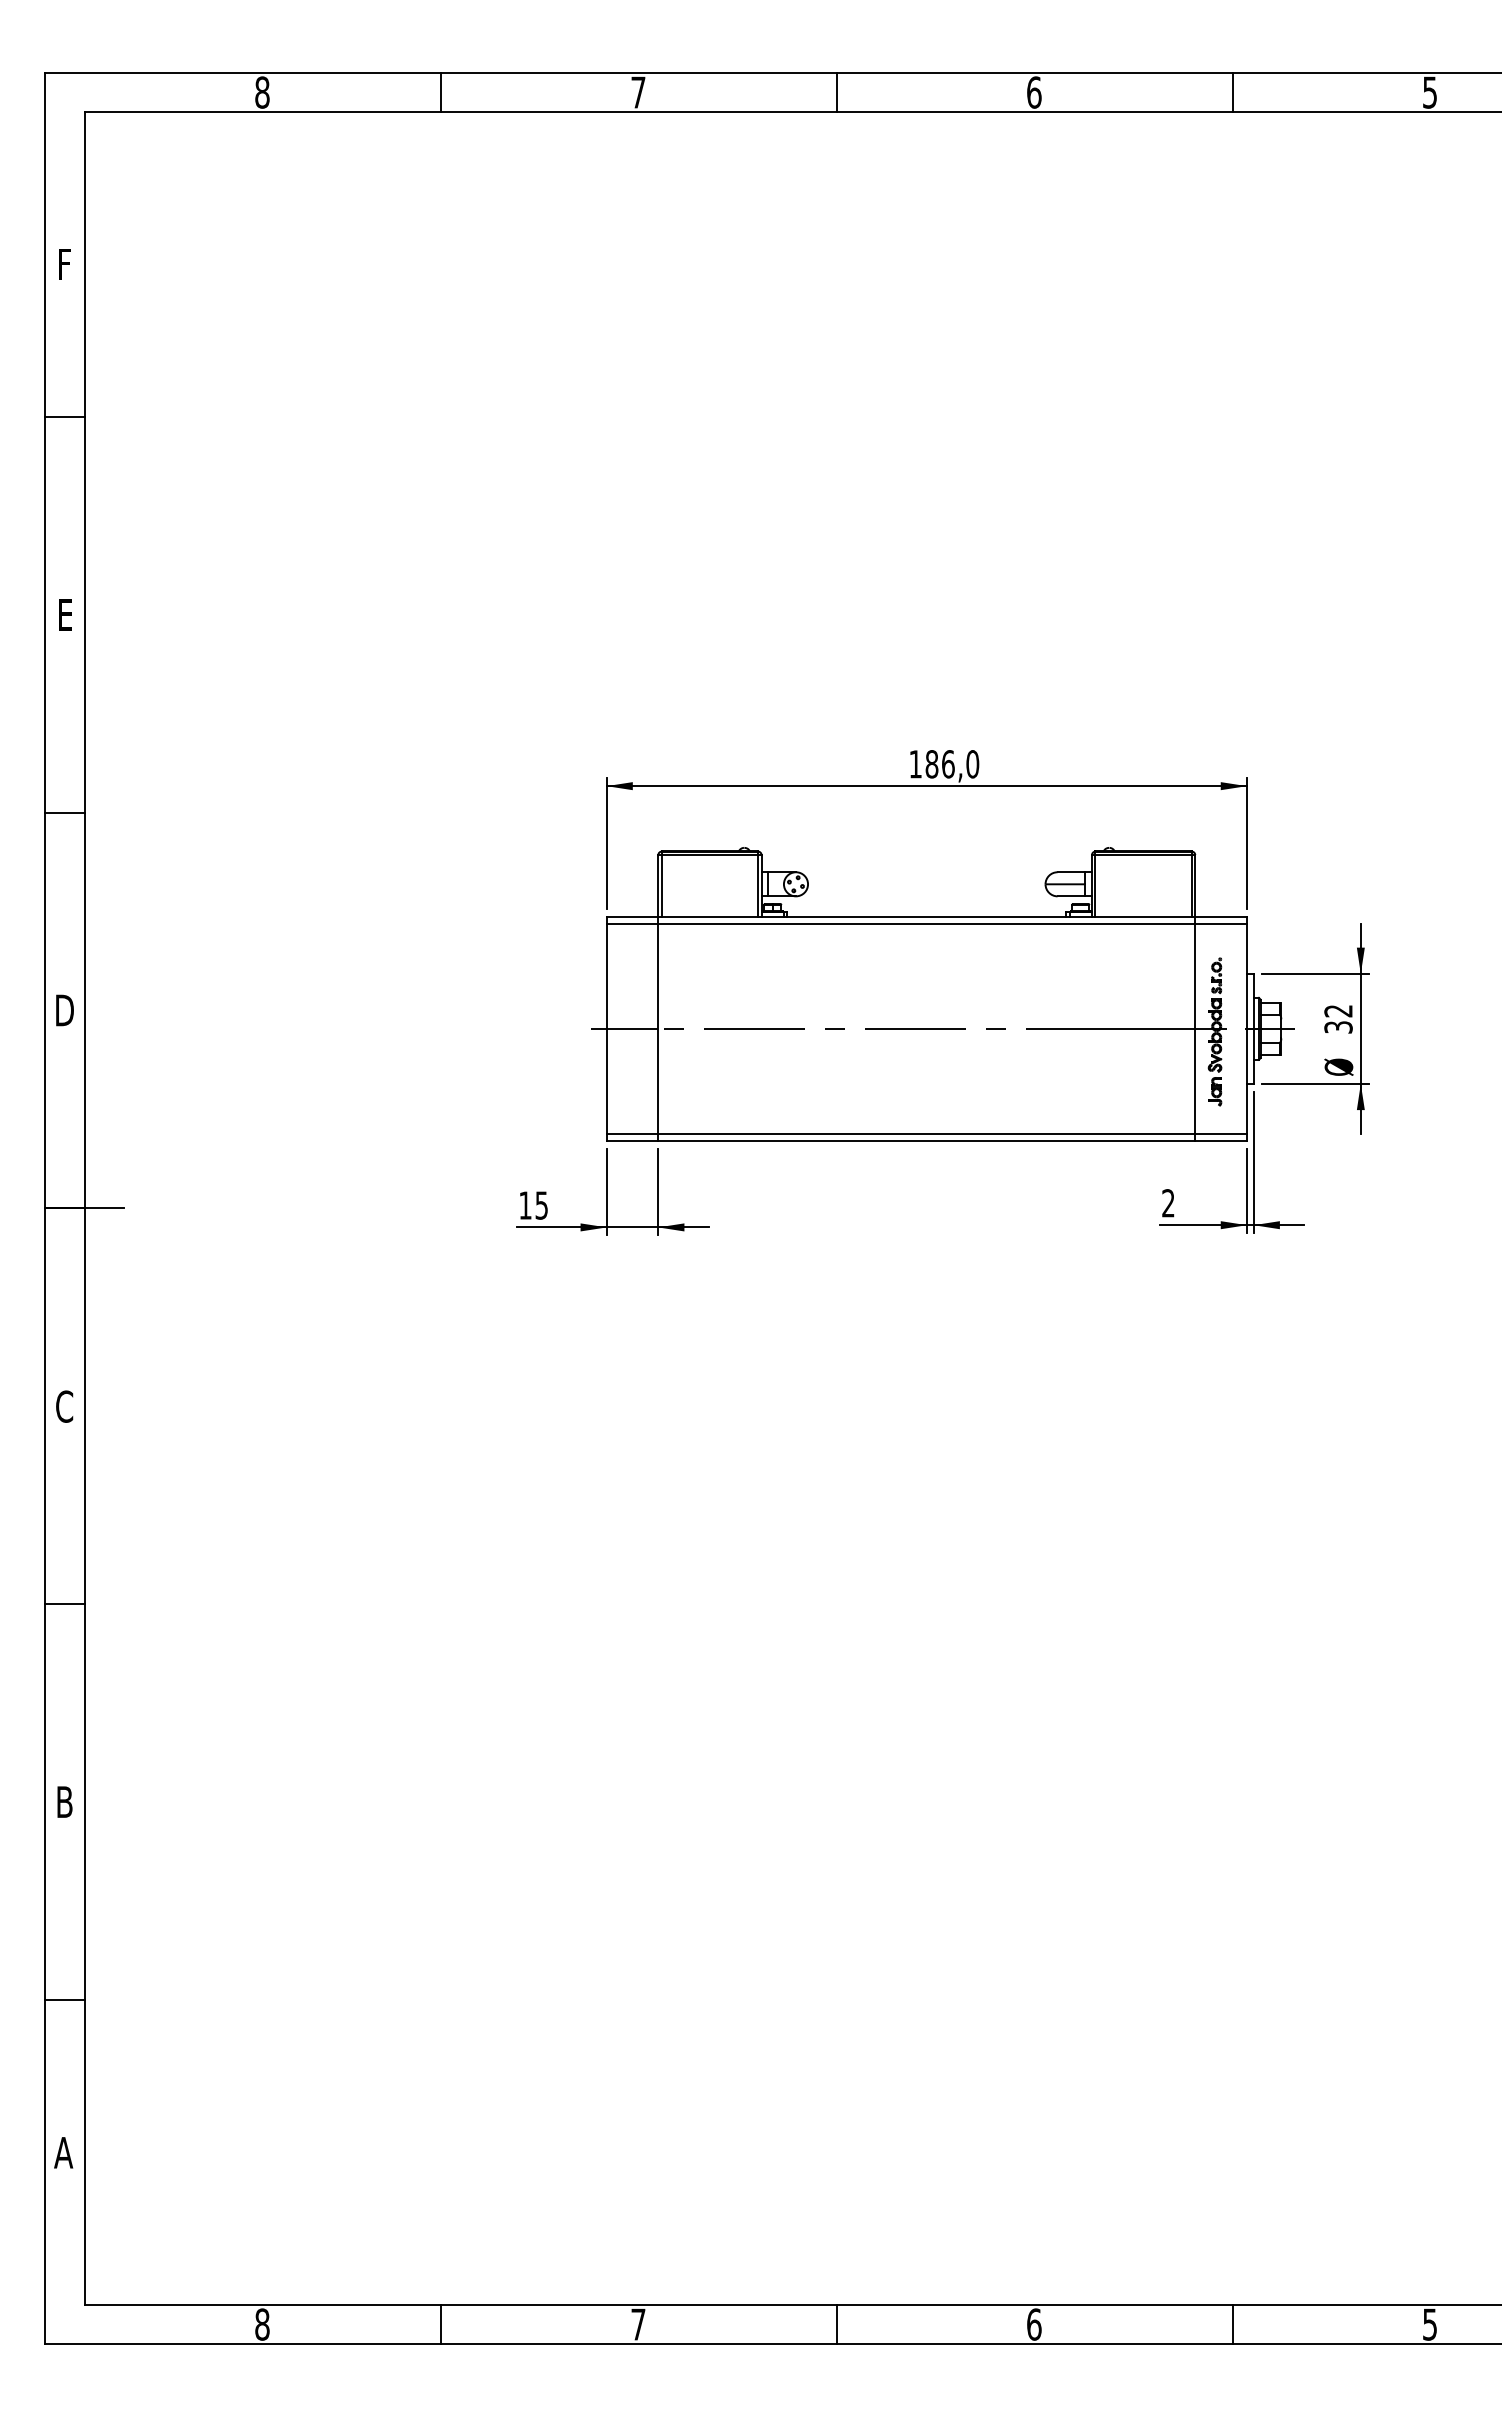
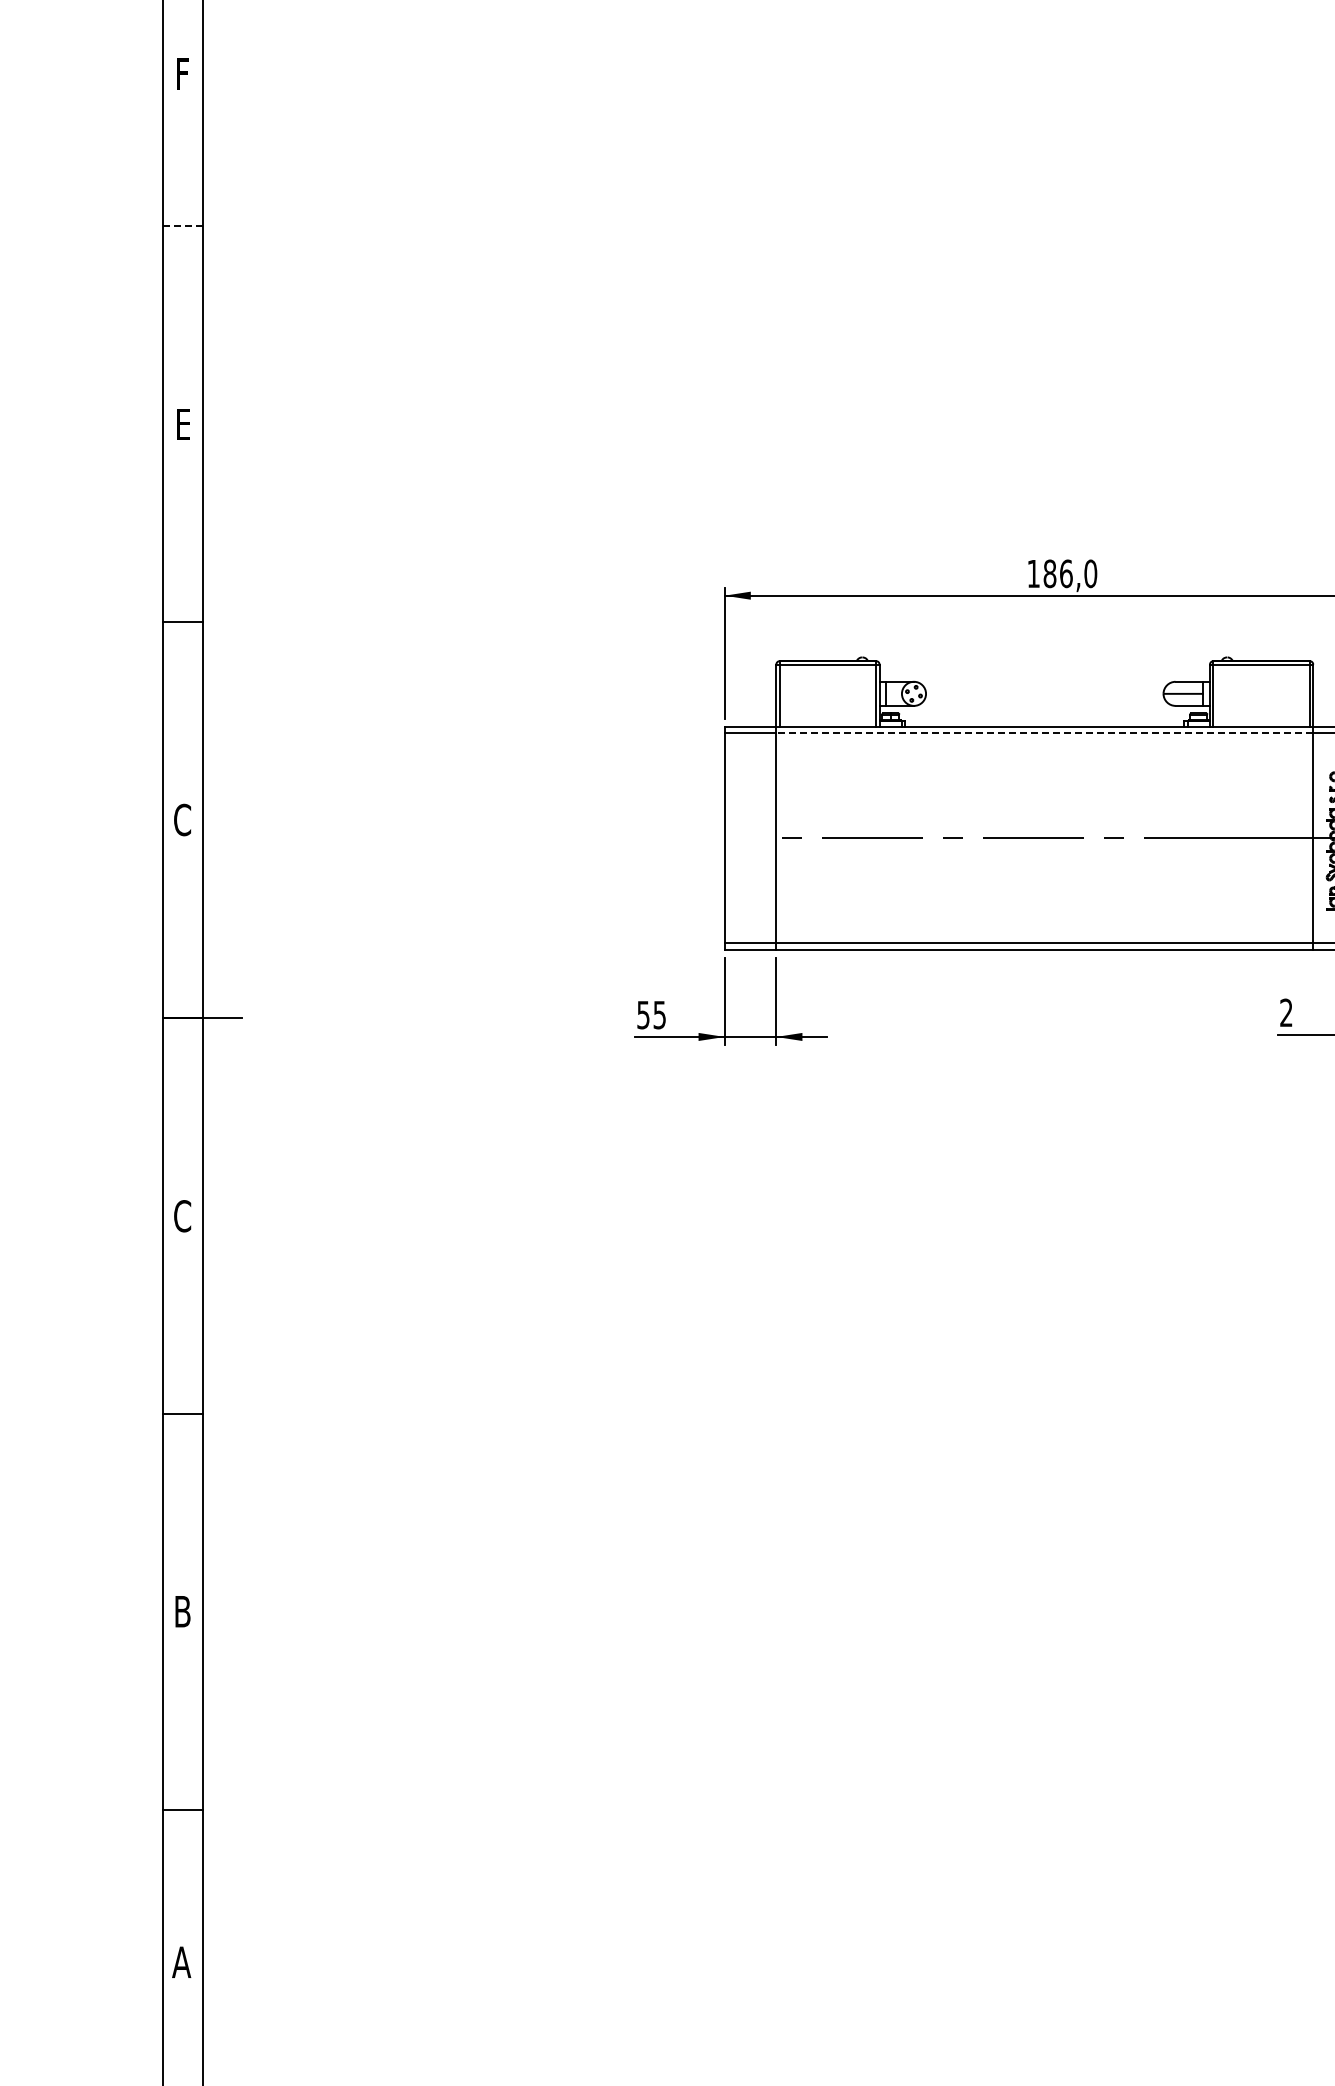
line: (64, 416) -> (182, 226), solid -> dashed
line: (926, 923) -> (1044, 733), solid -> dashed
text: (64, 1010) -> (182, 820), D -> C
line: (624, 1028) -> (742, 838), removed
text: (525, 1205) -> (643, 1015), 15 -> 55

